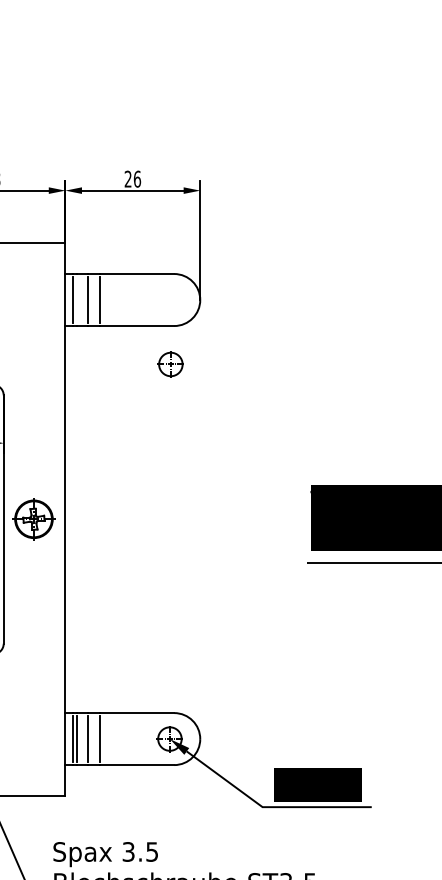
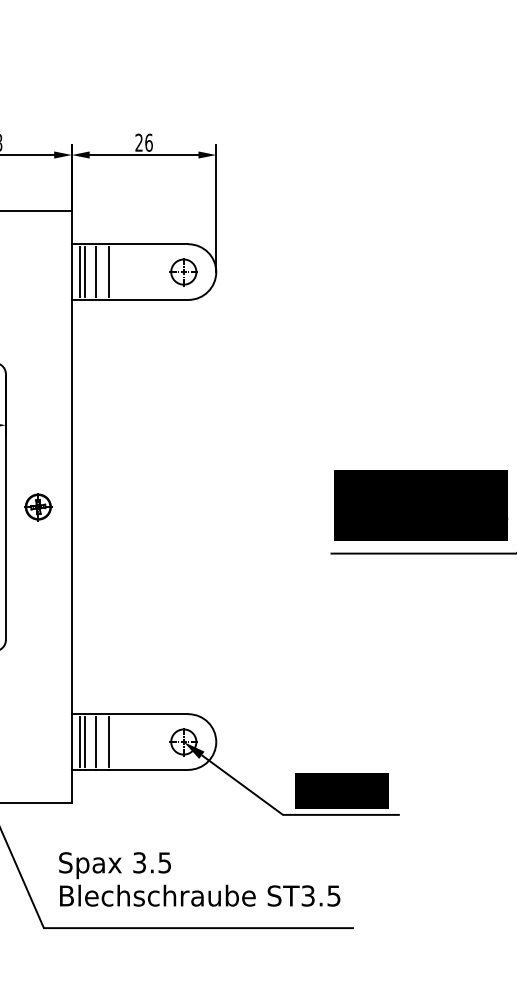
line: (77, 300) -> (84, 272), added
part: (170, 364) -> (183, 272), moved
part: (34, 519) -> (38, 507), size x0.62

